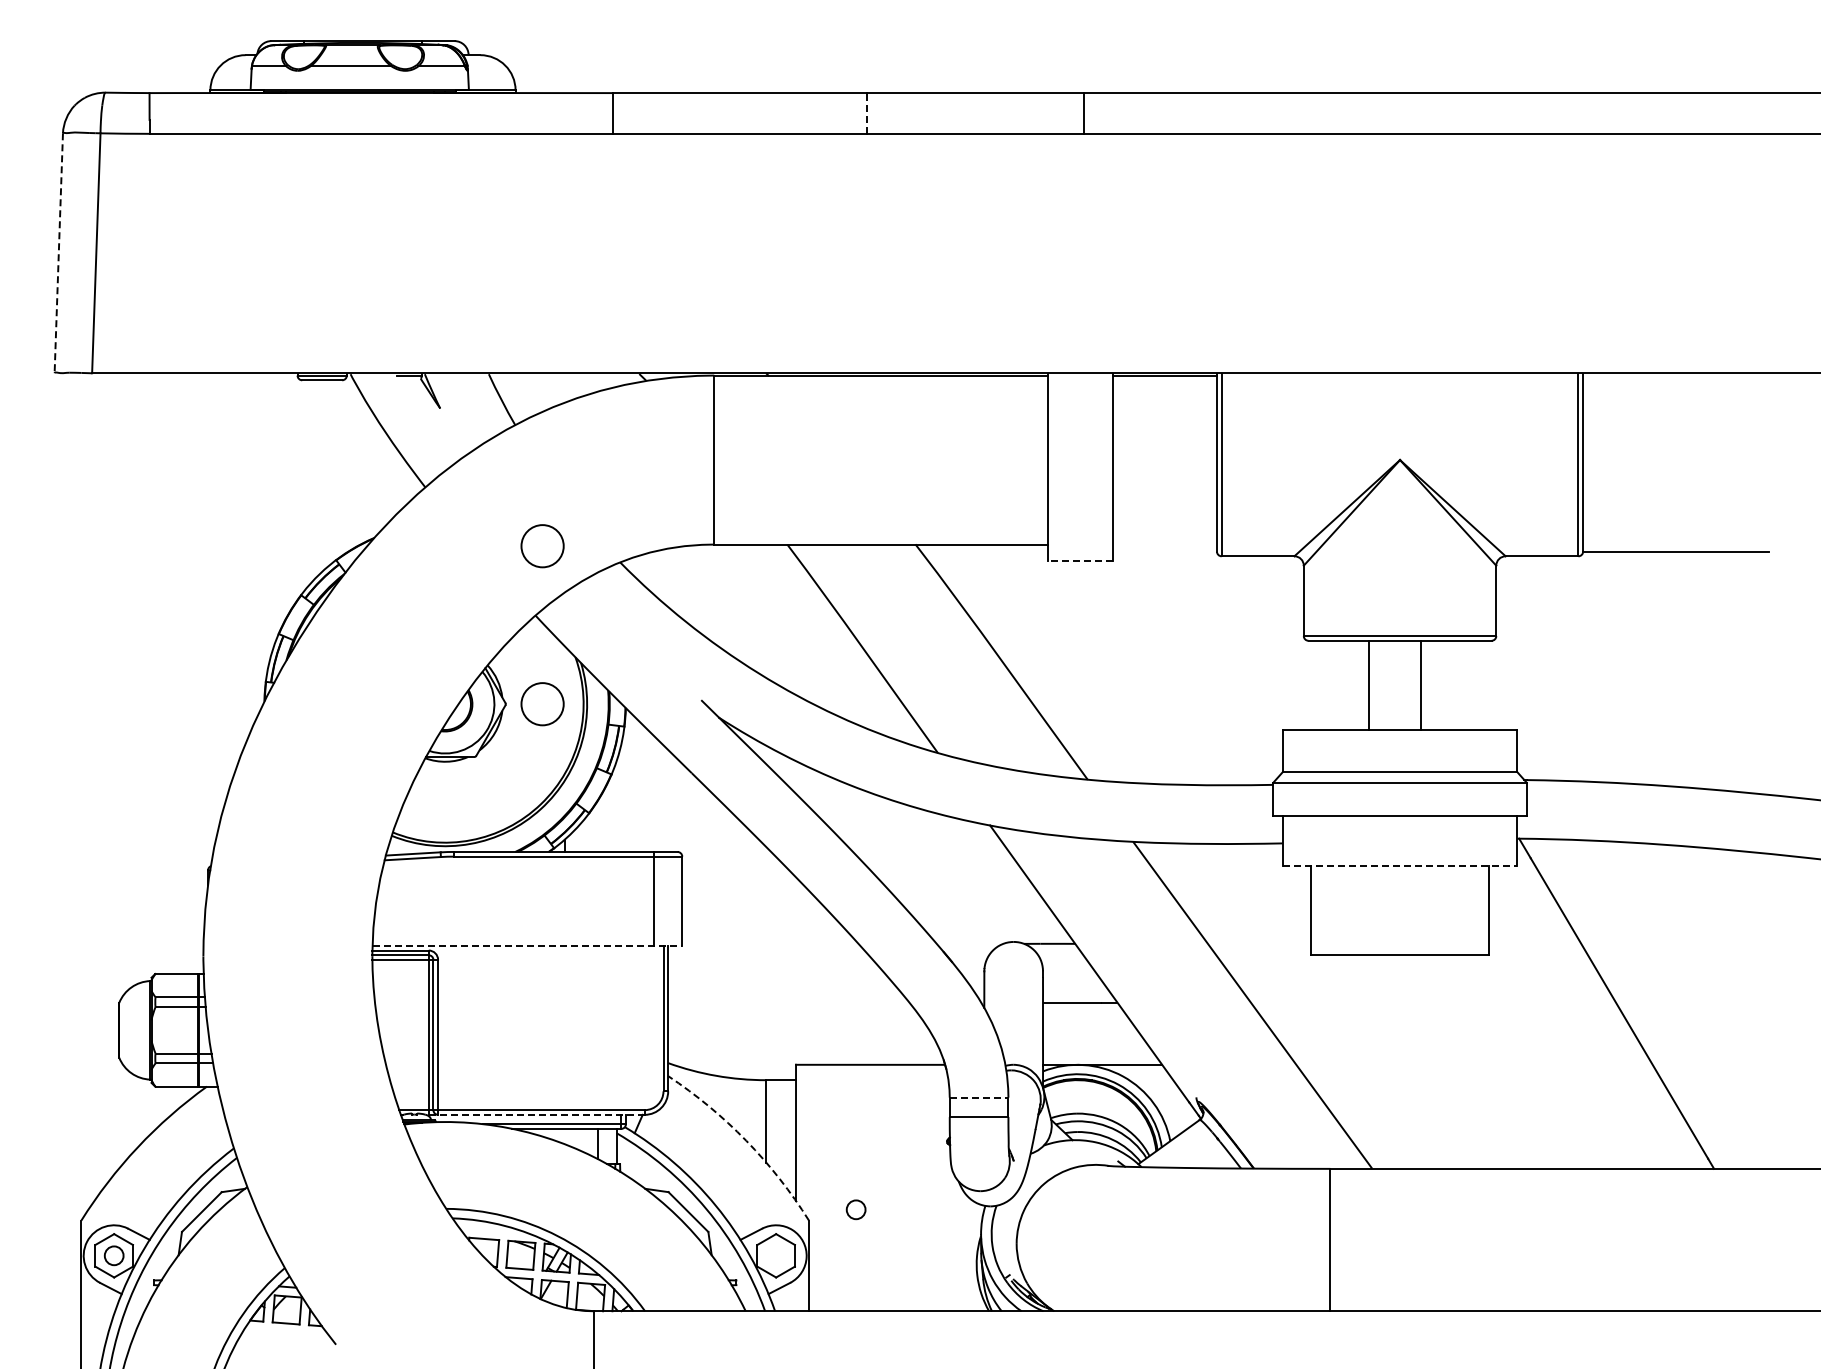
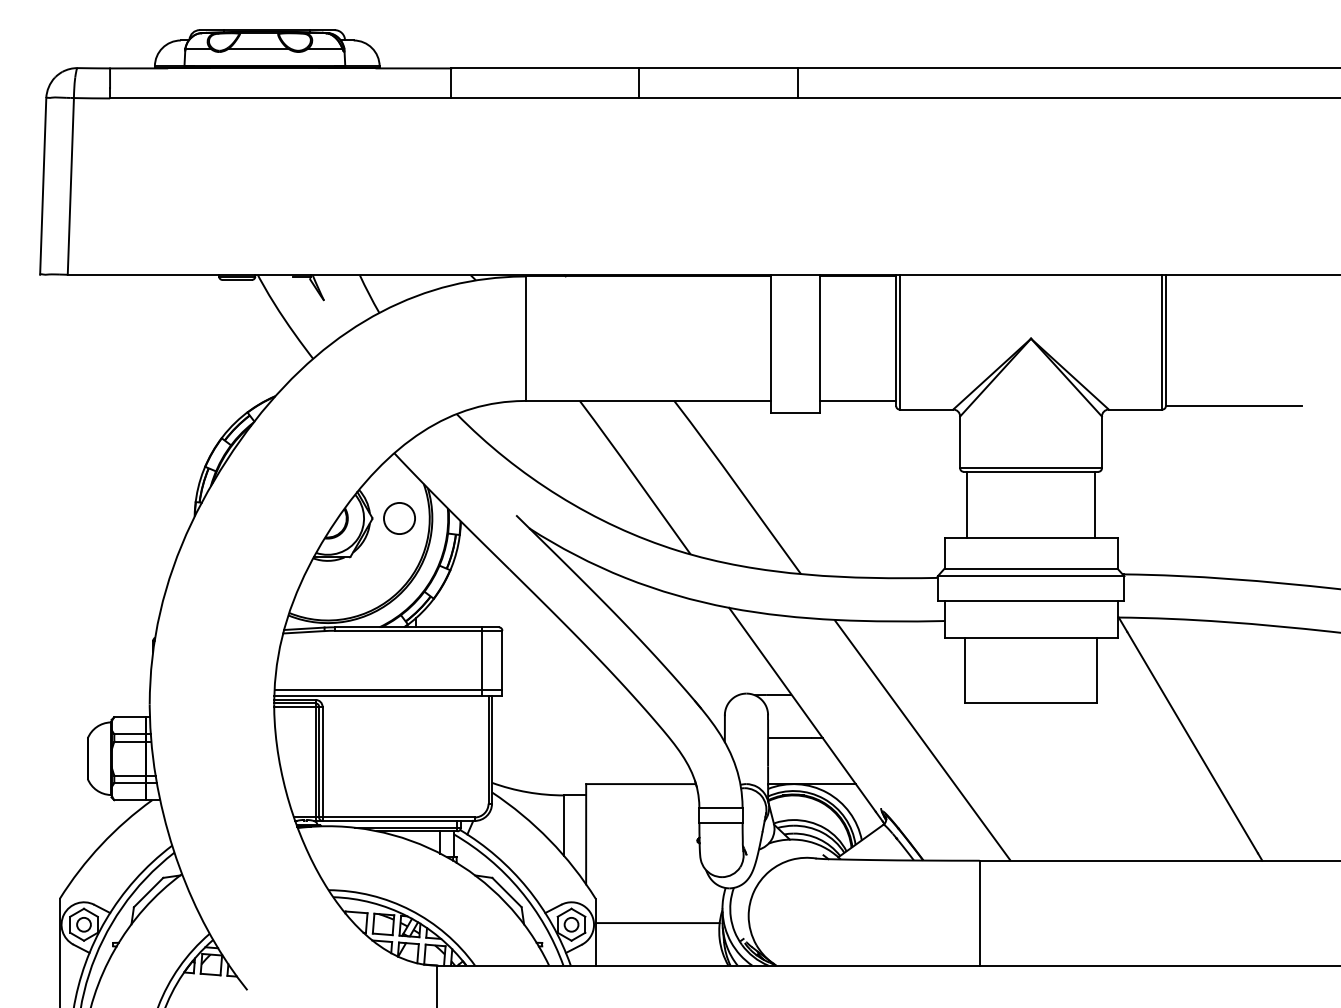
line: (867, 112) -> (638, 82), dashed -> solid
line: (58, 253) -> (43, 186), dashed -> solid
line: (1164, 544) -> (857, 400), added
circle: (542, 546) -> (399, 402), removed
line: (1080, 560) -> (795, 412), dashed -> solid
line: (1369, 684) -> (967, 504), moved
line: (1420, 684) -> (1094, 504), moved
line: (1400, 866) -> (1031, 638), dashed -> solid
line: (527, 936) -> (388, 689), added
line: (527, 945) -> (388, 696), dashed -> solid
line: (979, 1097) -> (721, 808), dashed -> solid
line: (534, 1114) -> (393, 820), dashed -> solid
arc: (746, 1140) -> (549, 839), dashed -> solid
circle: (855, 1209) -> (571, 924), moved
line: (893, 1253) -> (657, 923), added

